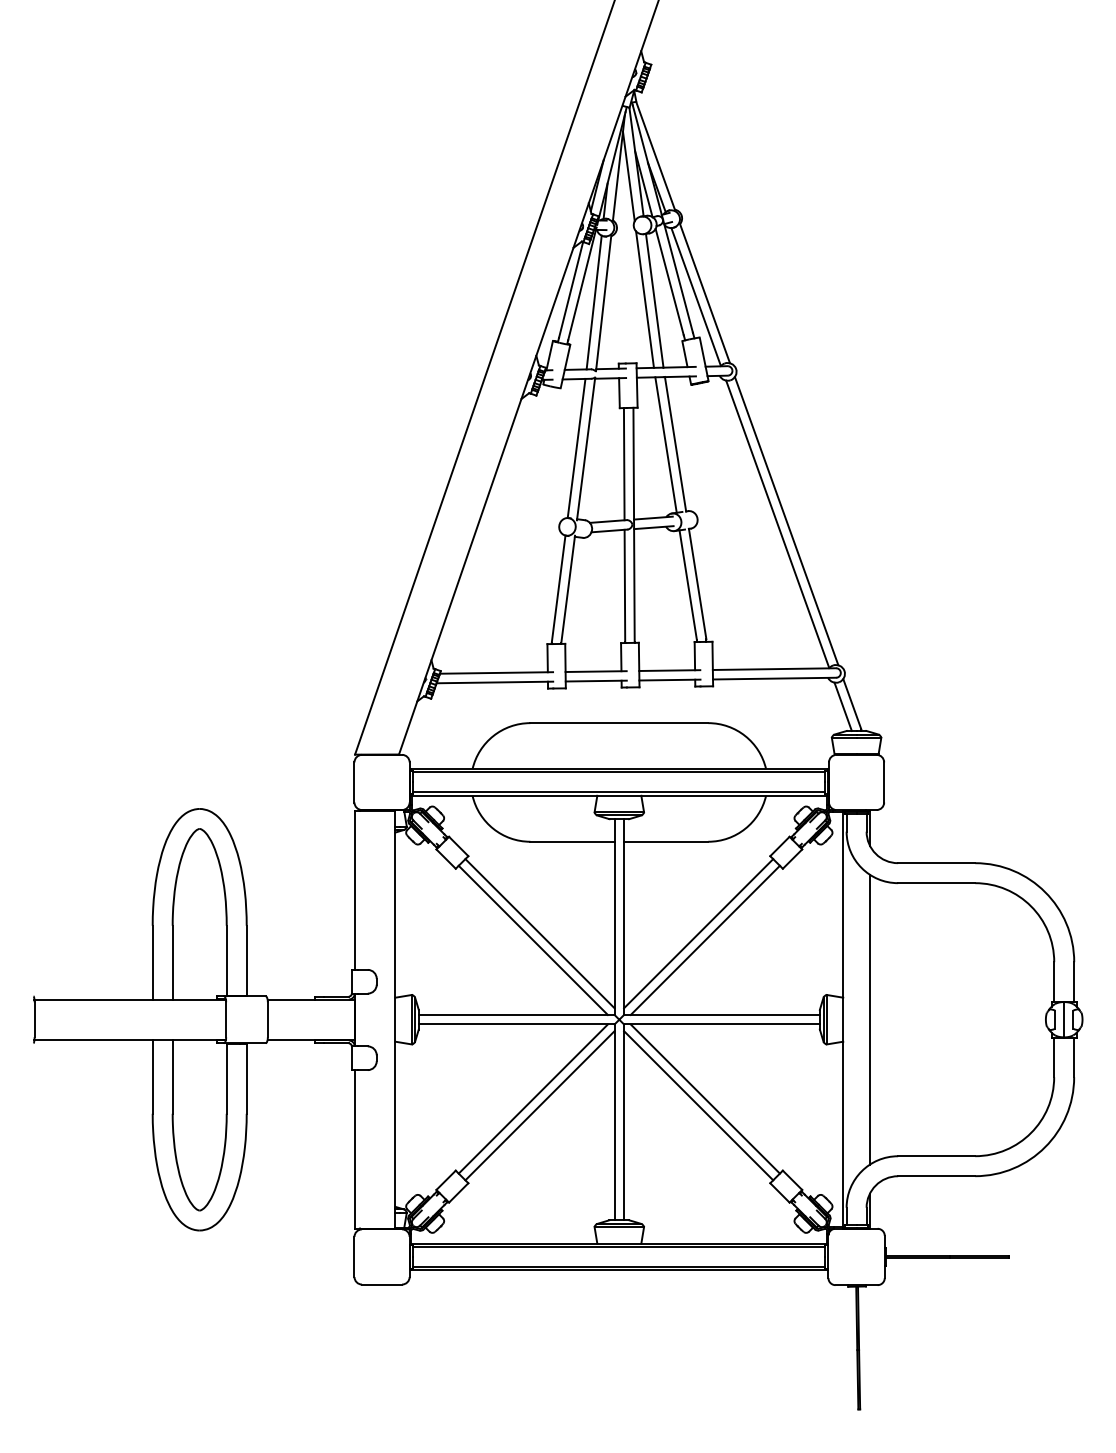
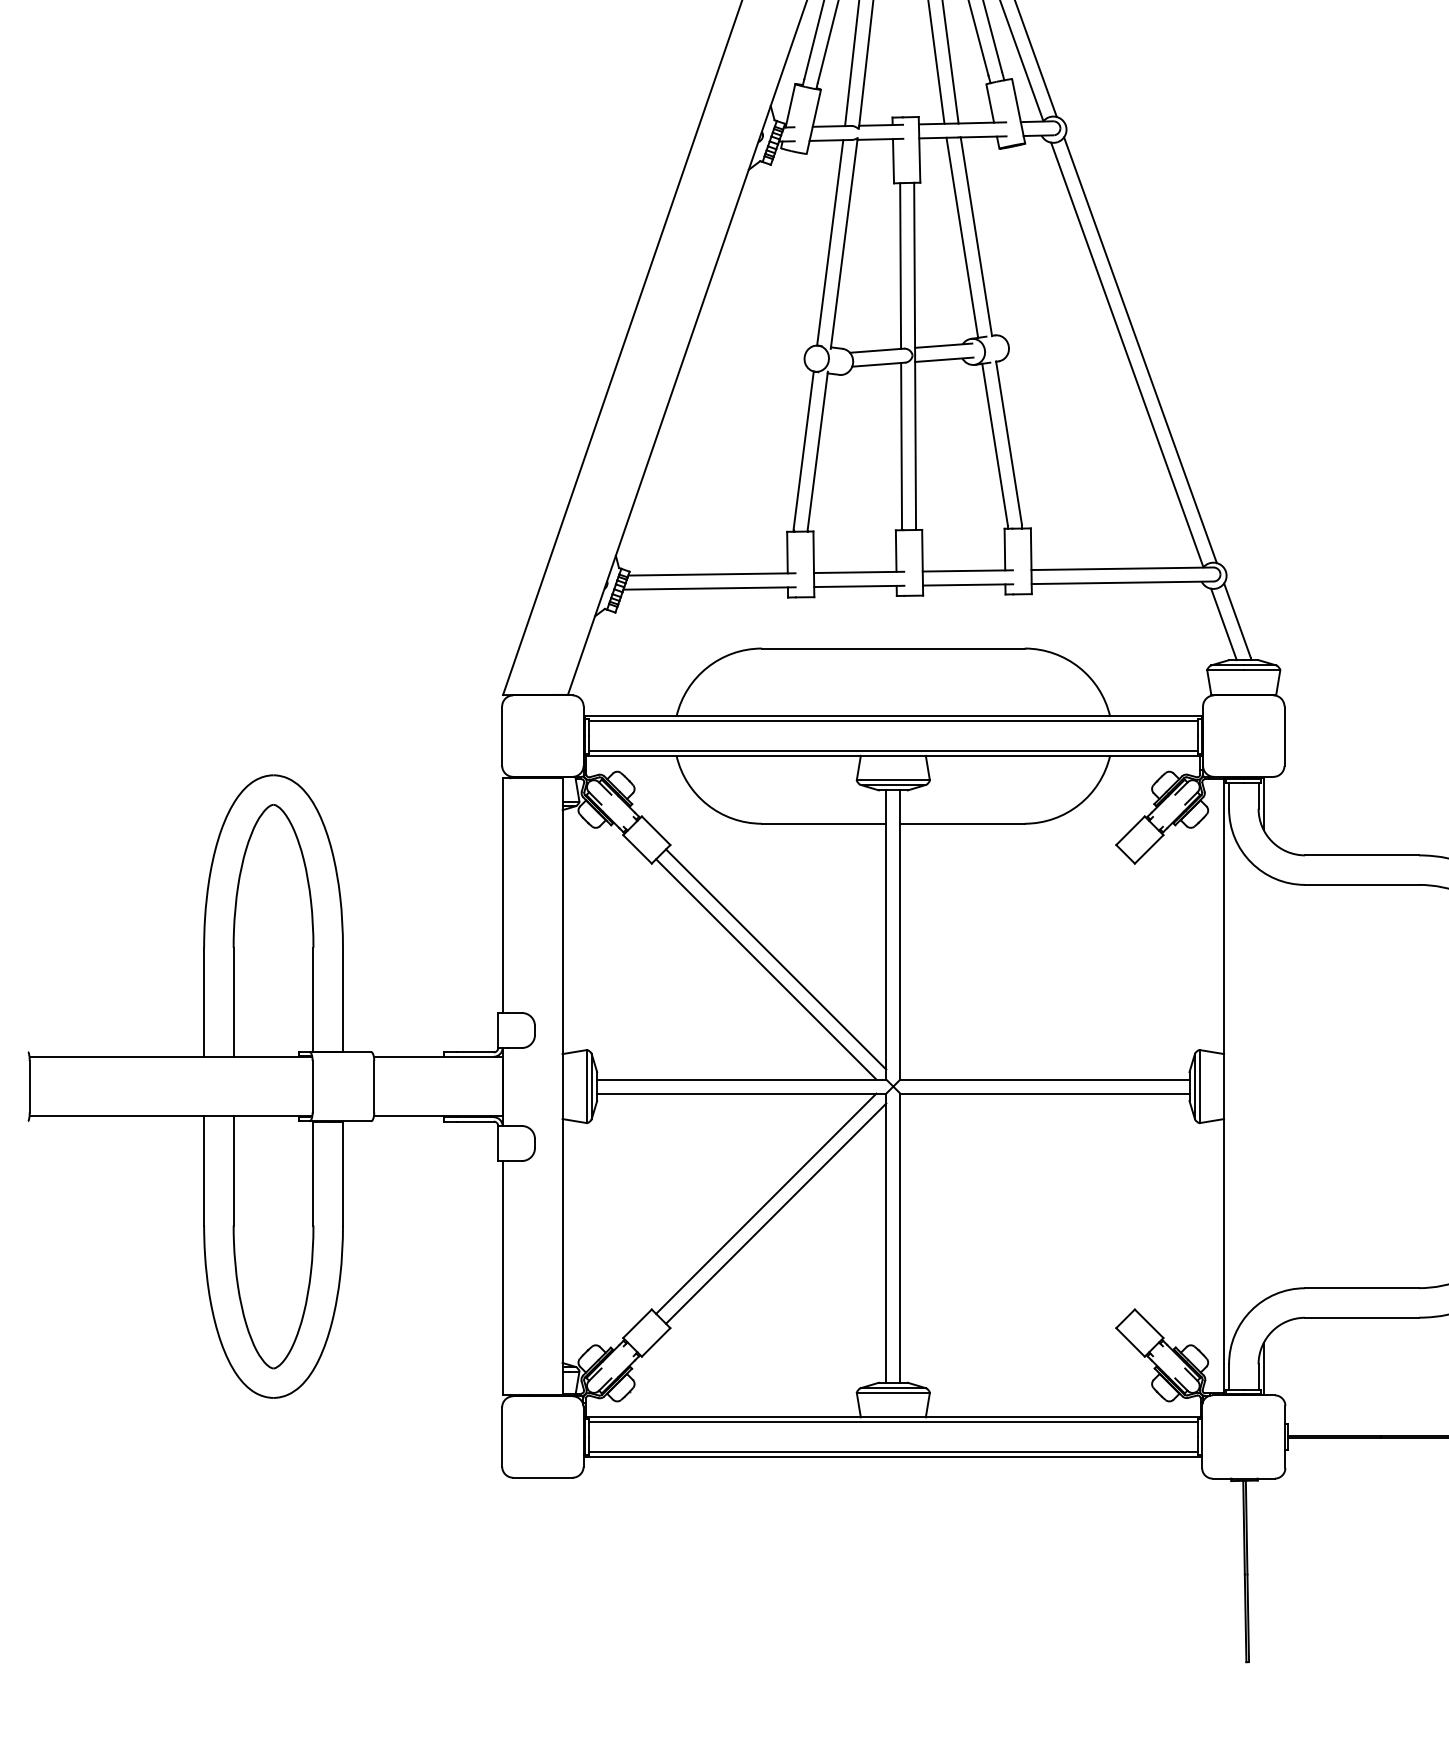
line: (698, 933) -> (1010, 959), removed
line: (704, 939) -> (1019, 968), removed
line: (869, 1019) -> (1262, 1086), removed
line: (704, 1098) -> (1019, 1202), removed
line: (698, 1105) -> (1010, 1213), removed

